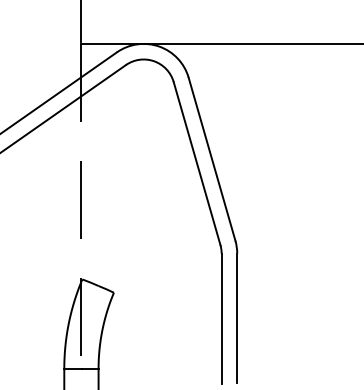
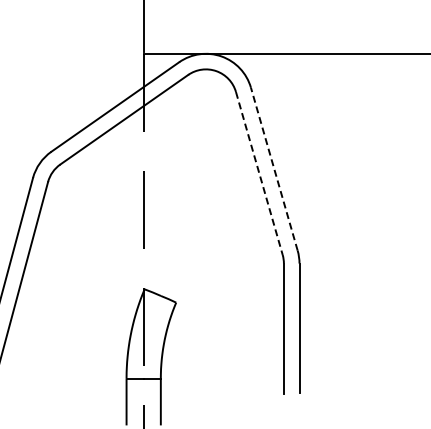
line: (212, 159) -> (274, 169), solid -> dashed
line: (197, 163) -> (259, 173), solid -> dashed

